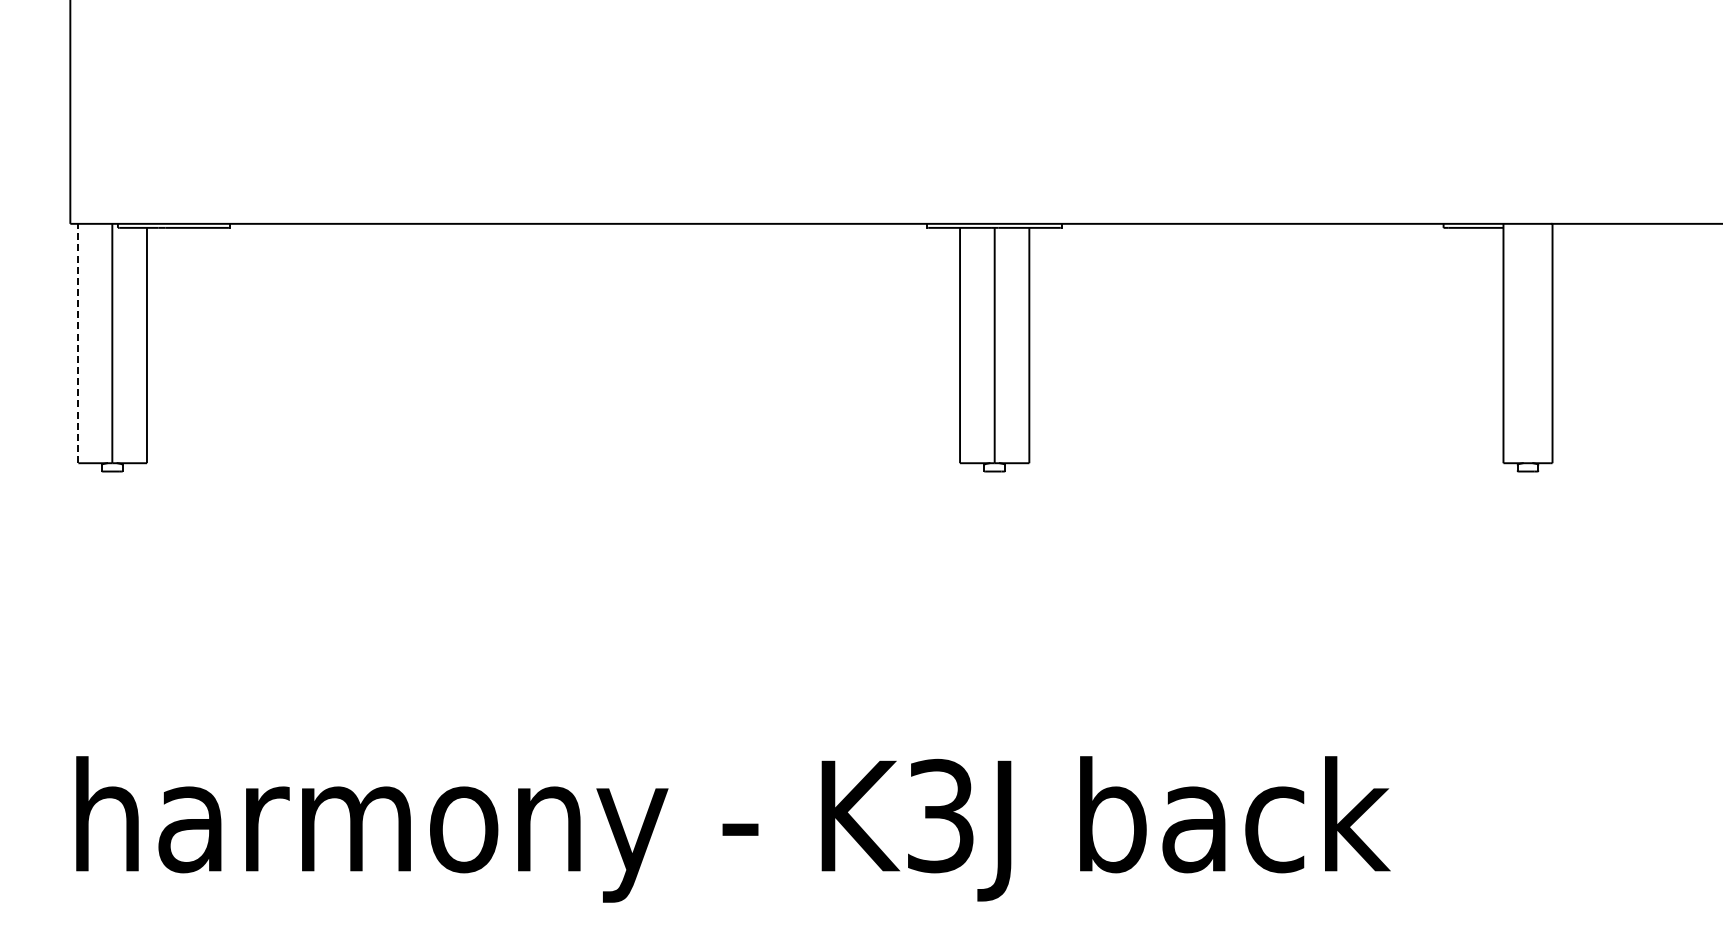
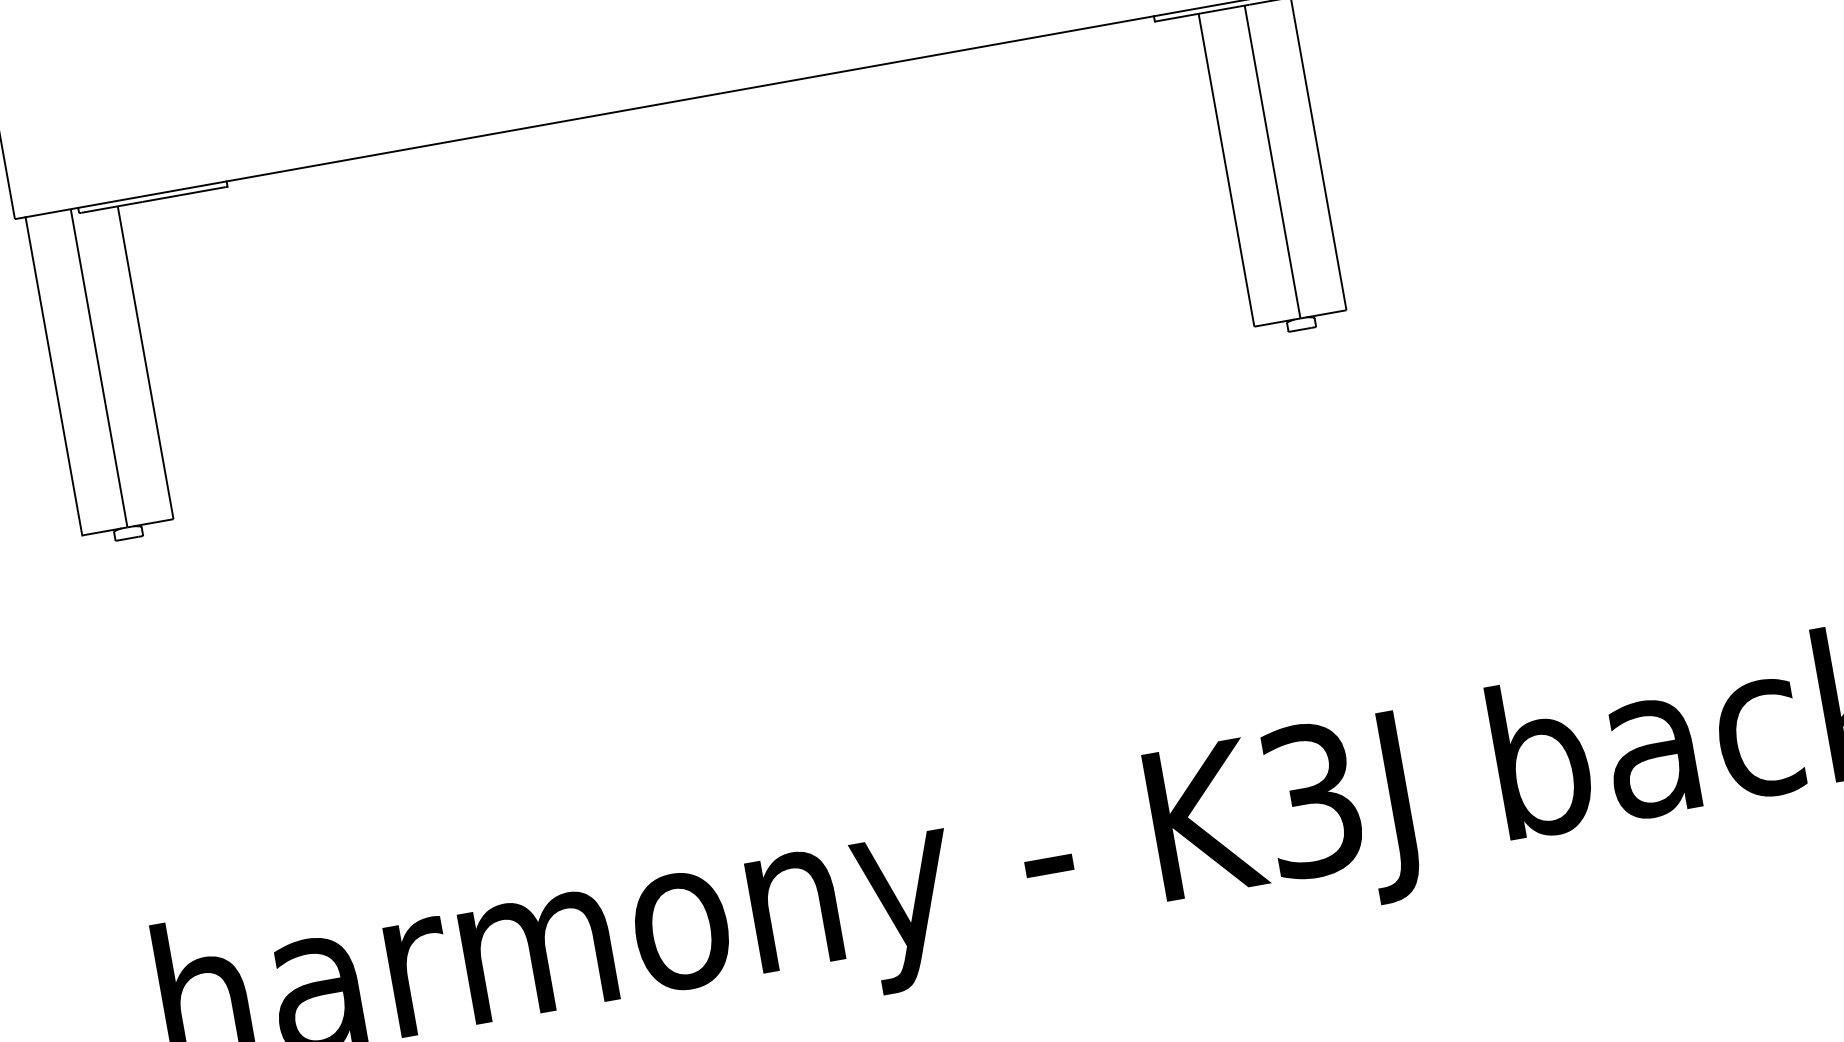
line: (78, 343) -> (54, 376), dashed -> solid

